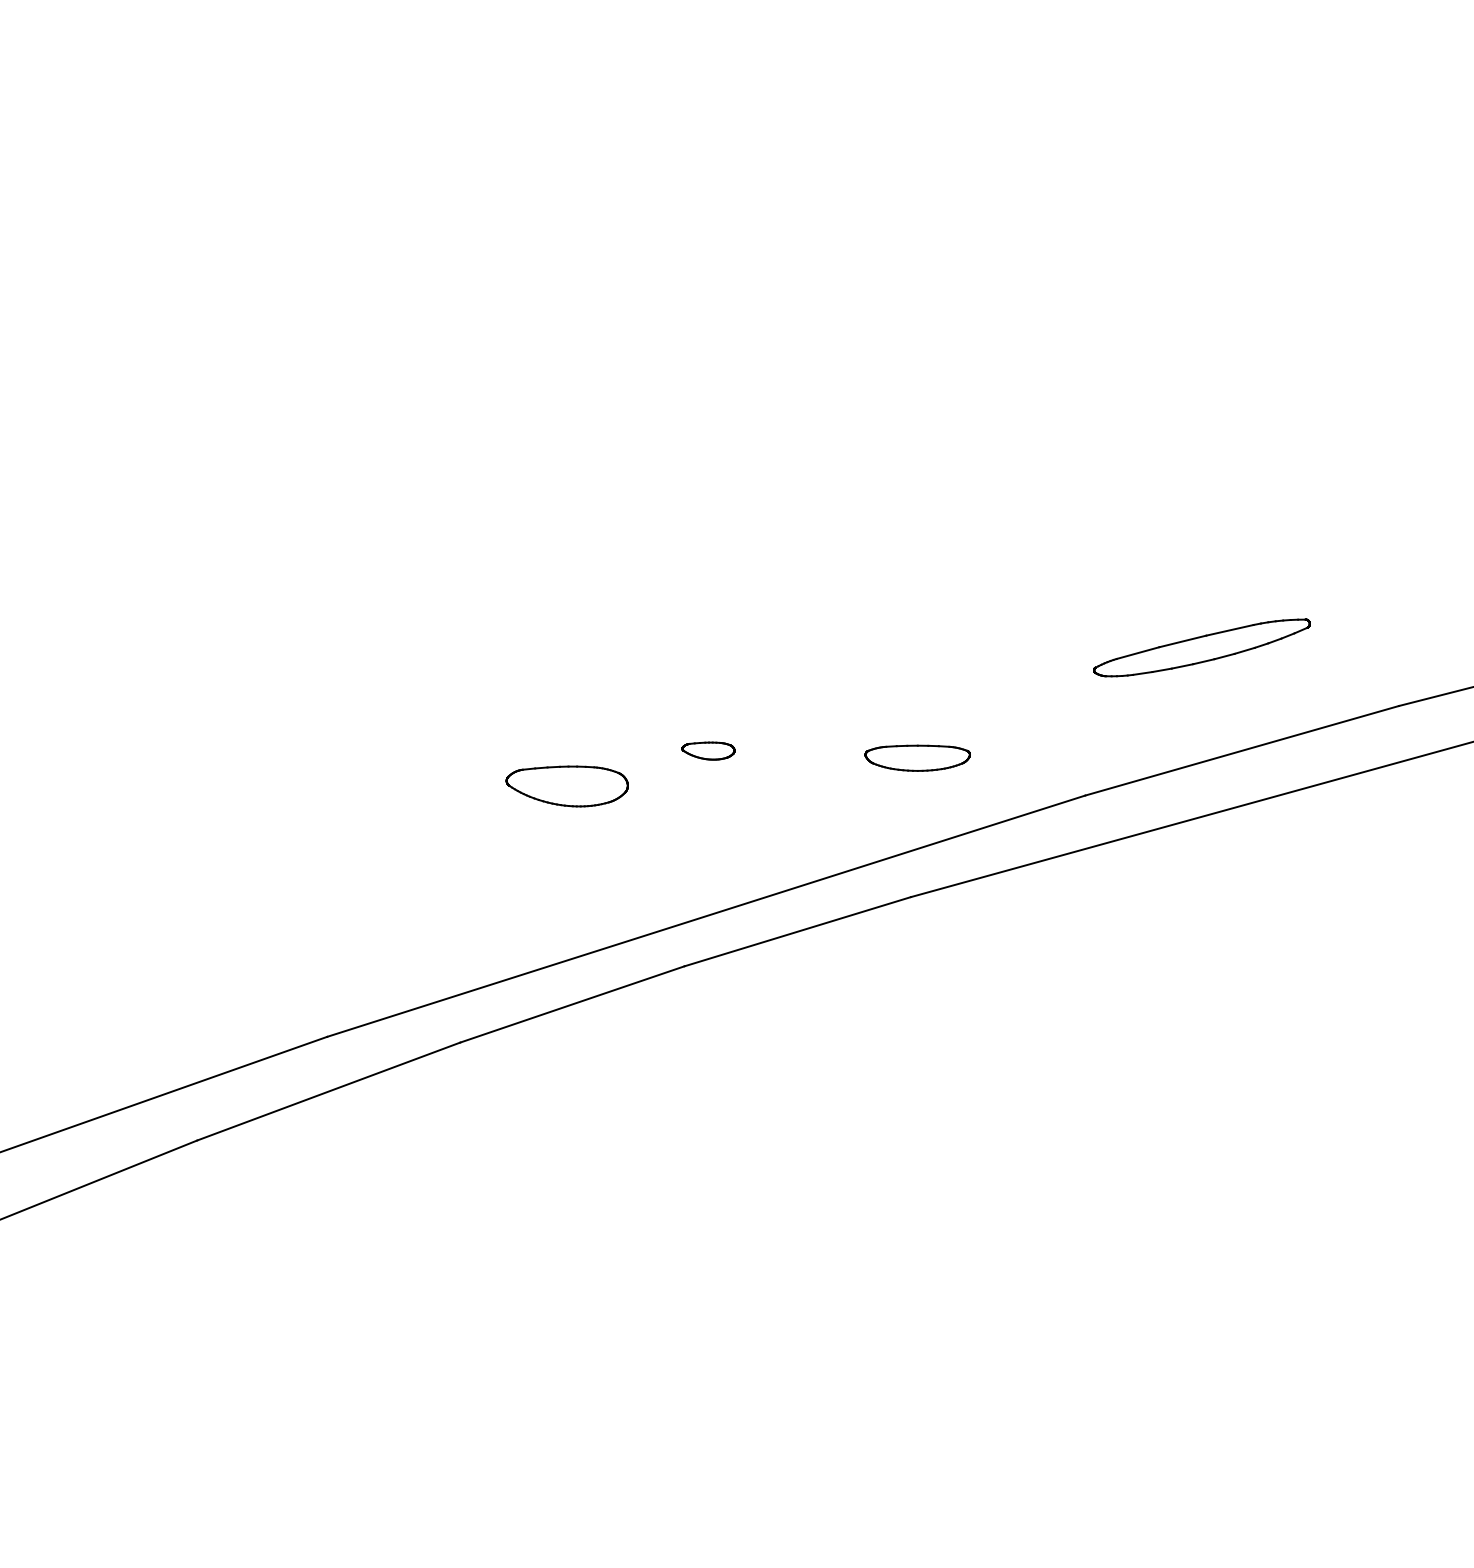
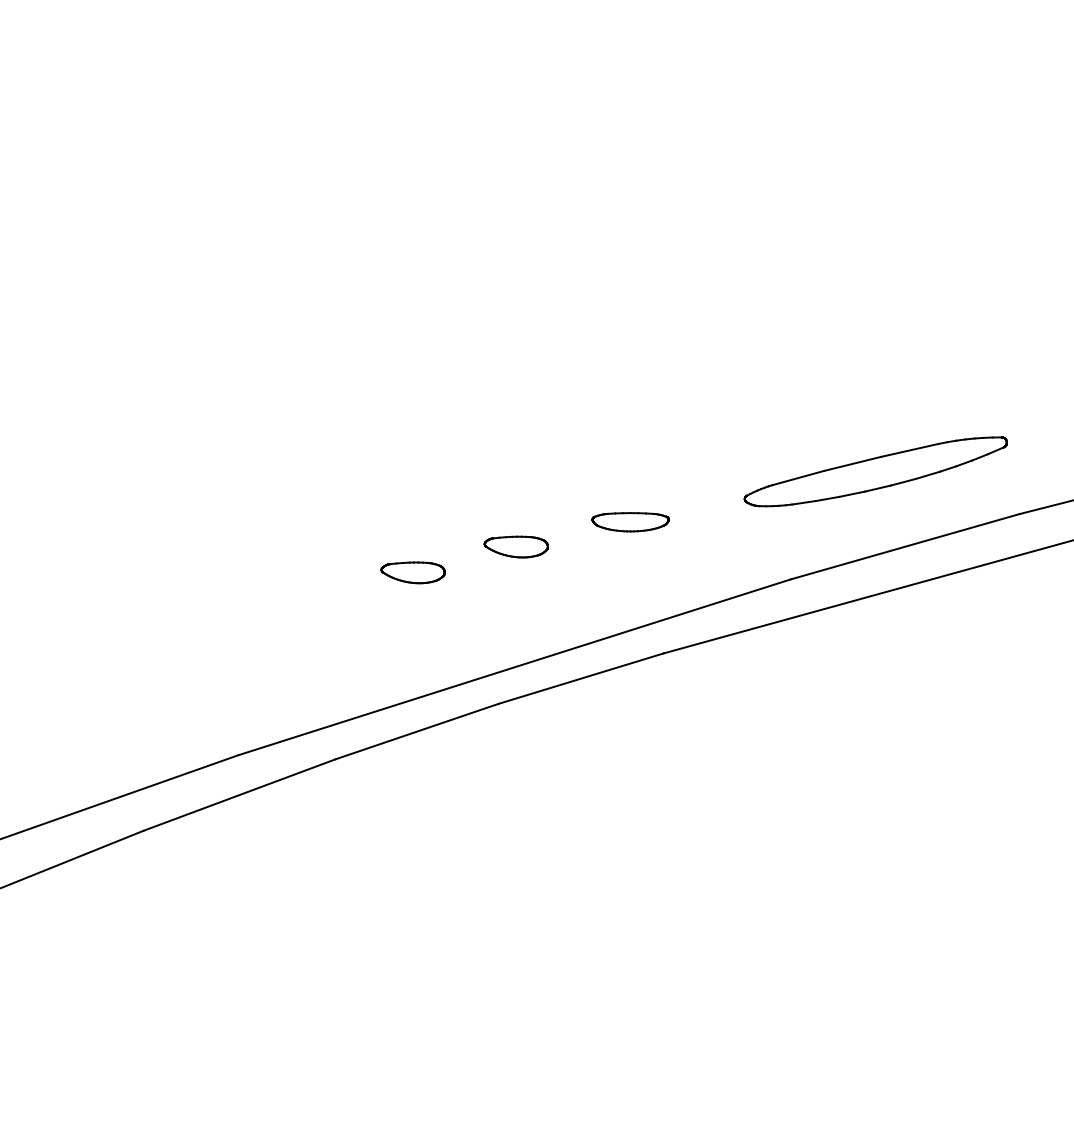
part: (1201, 647) -> (875, 471), size x1.67
part: (707, 750) -> (515, 546), size x1.67
part: (917, 758) -> (630, 522), moved
part: (566, 786) -> (412, 572), size x0.71

